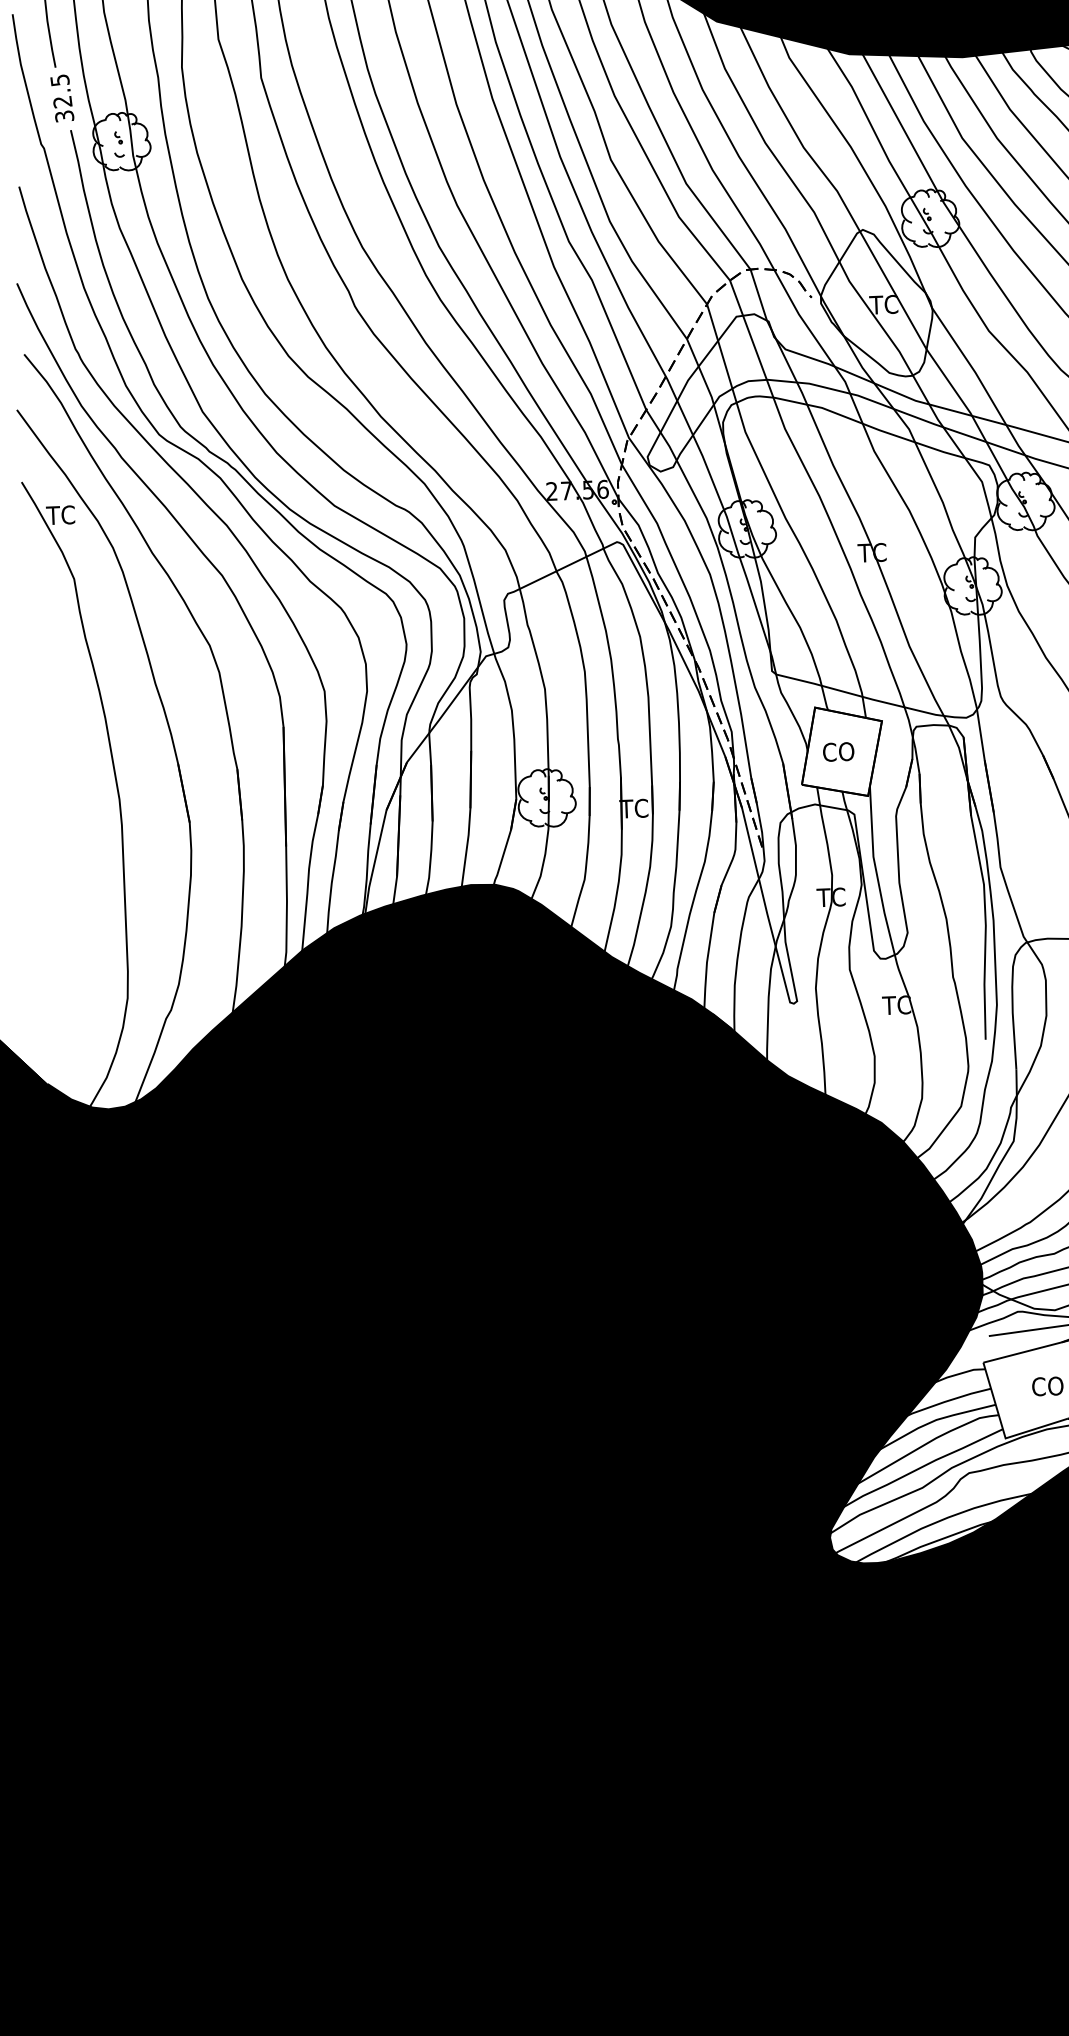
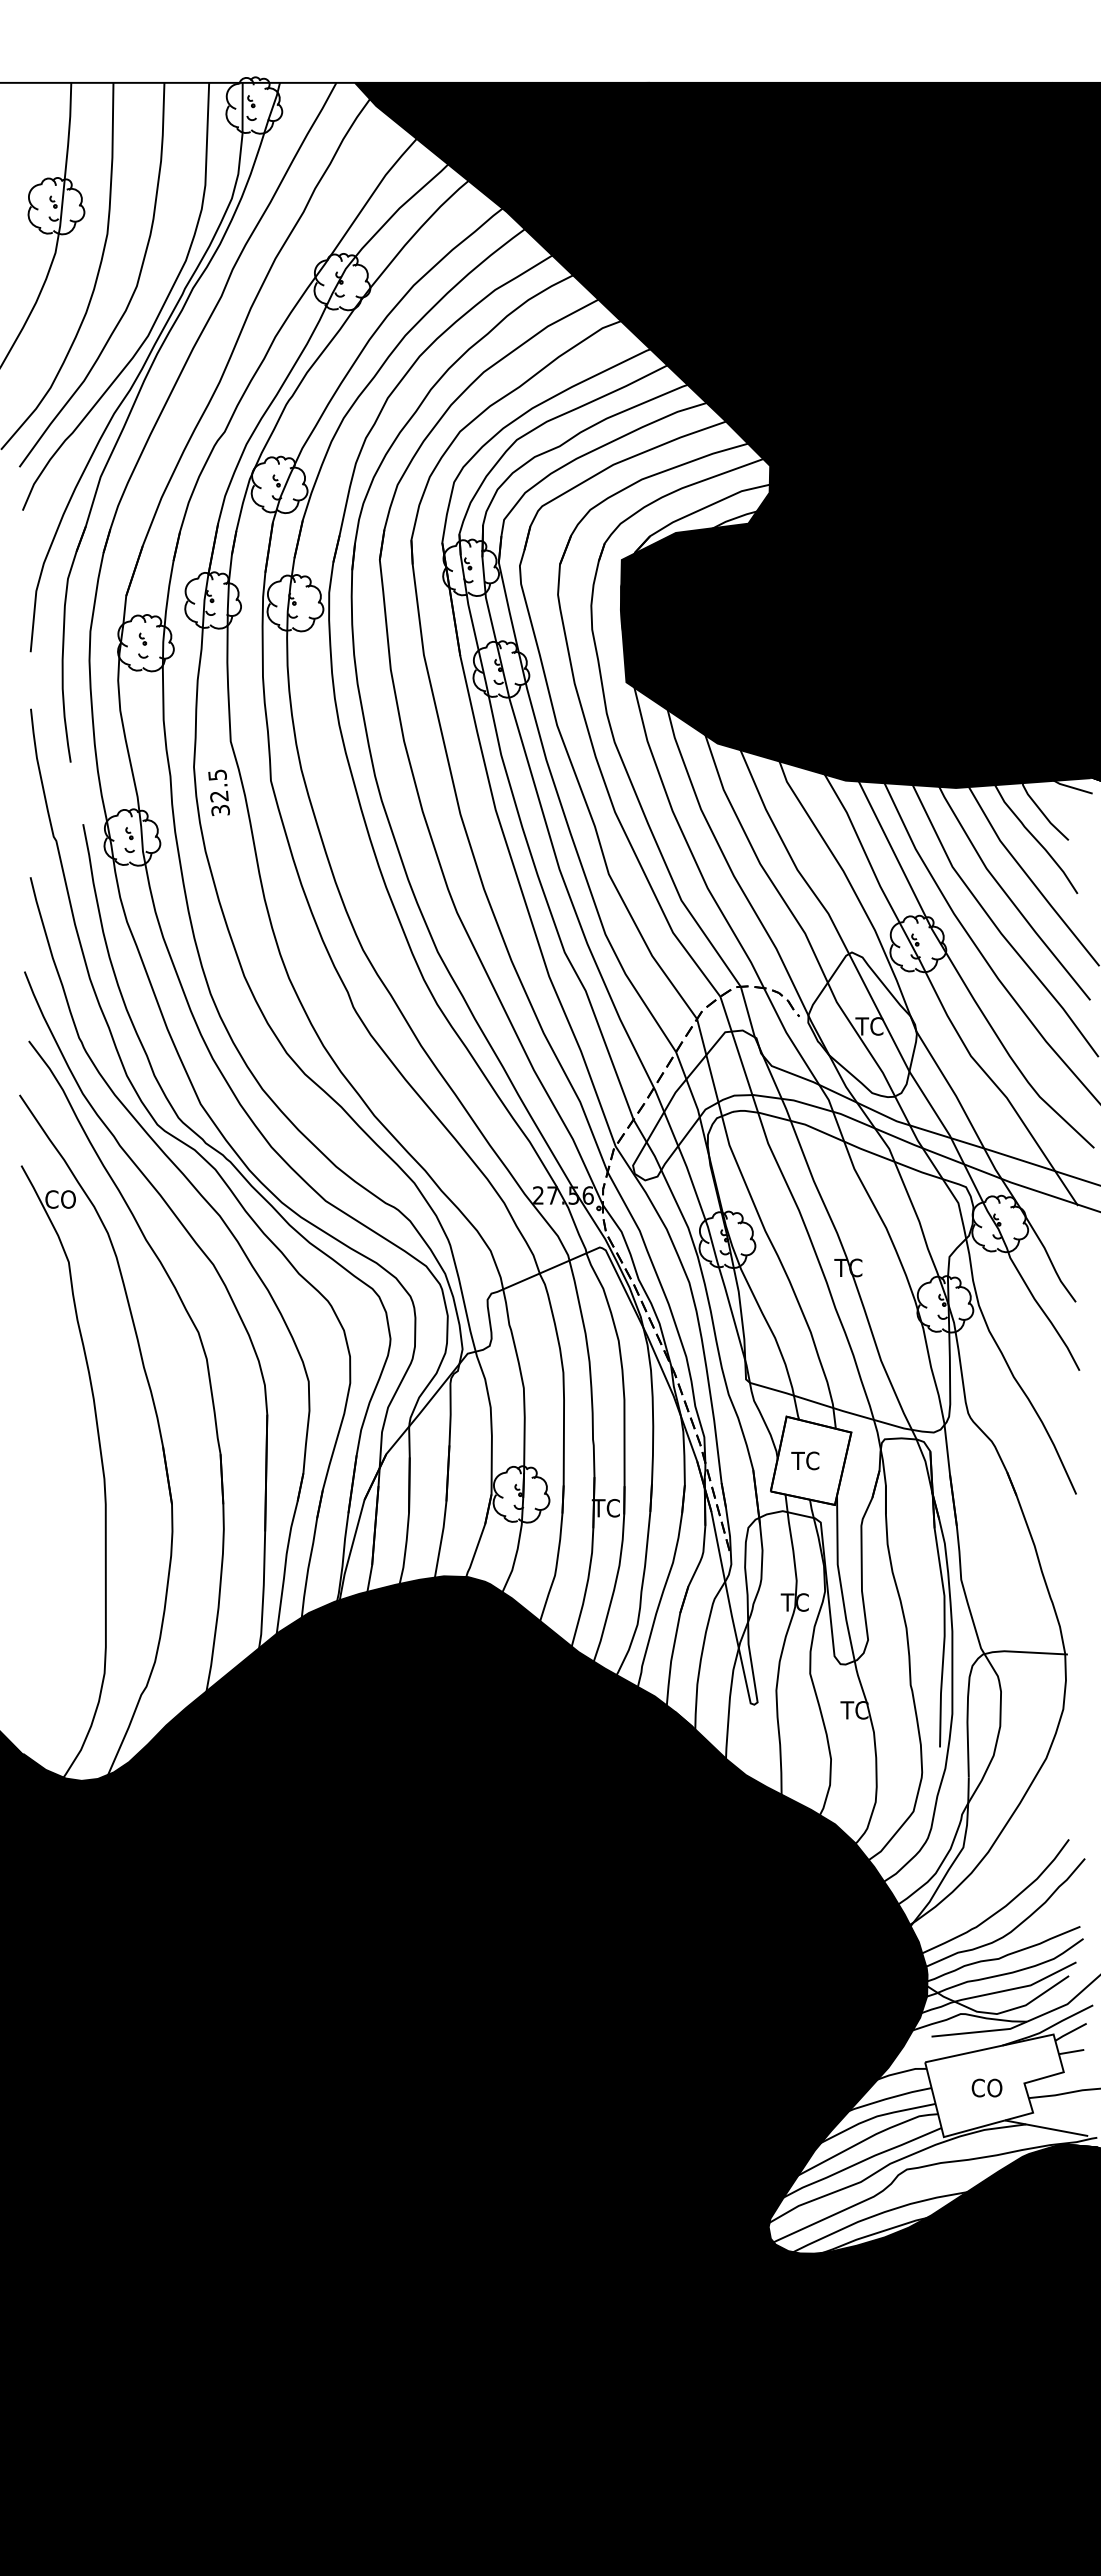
text: (61, 98) -> (218, 792), moved
text: (62, 515) -> (59, 1199), TC -> CO
text: (838, 751) -> (807, 1460), CO -> TC

